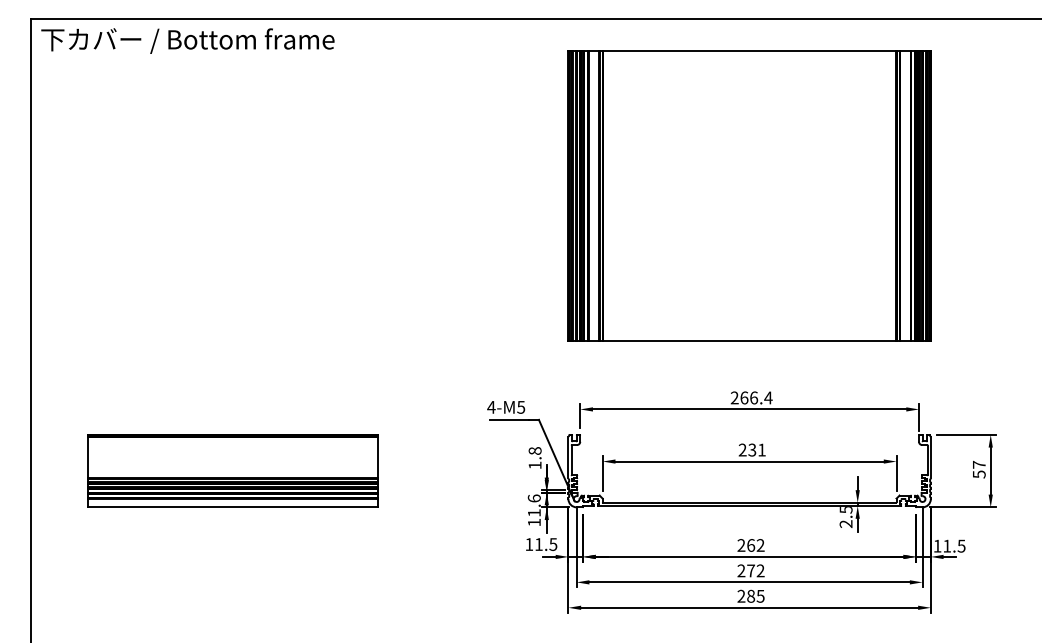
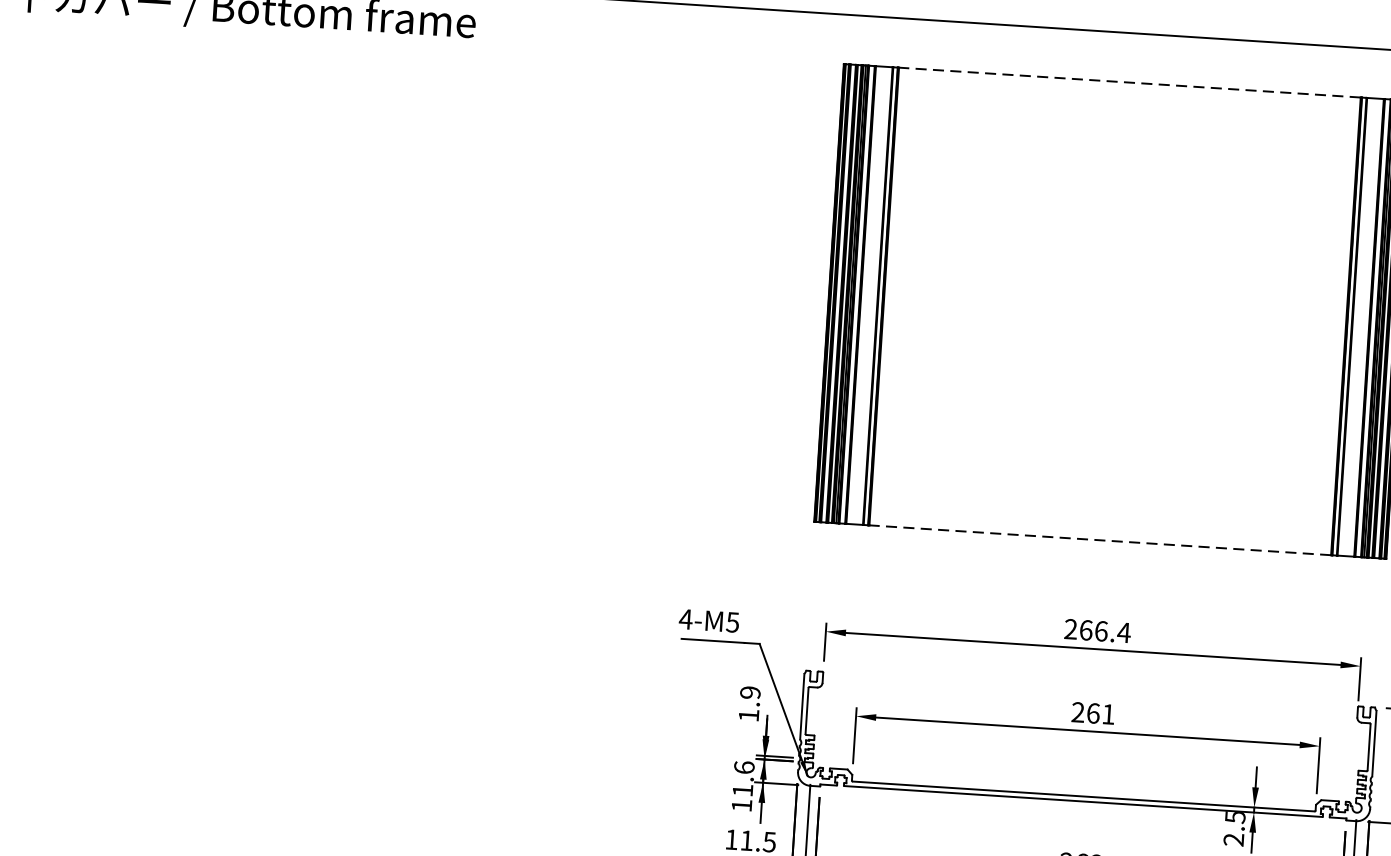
line: (749, 50) -> (1129, 82), solid -> dashed
line: (749, 340) -> (1100, 540), solid -> dashed
text: (752, 449) -> (1093, 712), 231 -> 261
text: (534, 450) -> (749, 691), 1.8 -> 1.9
part: (232, 470) -> (270, 692), removed

